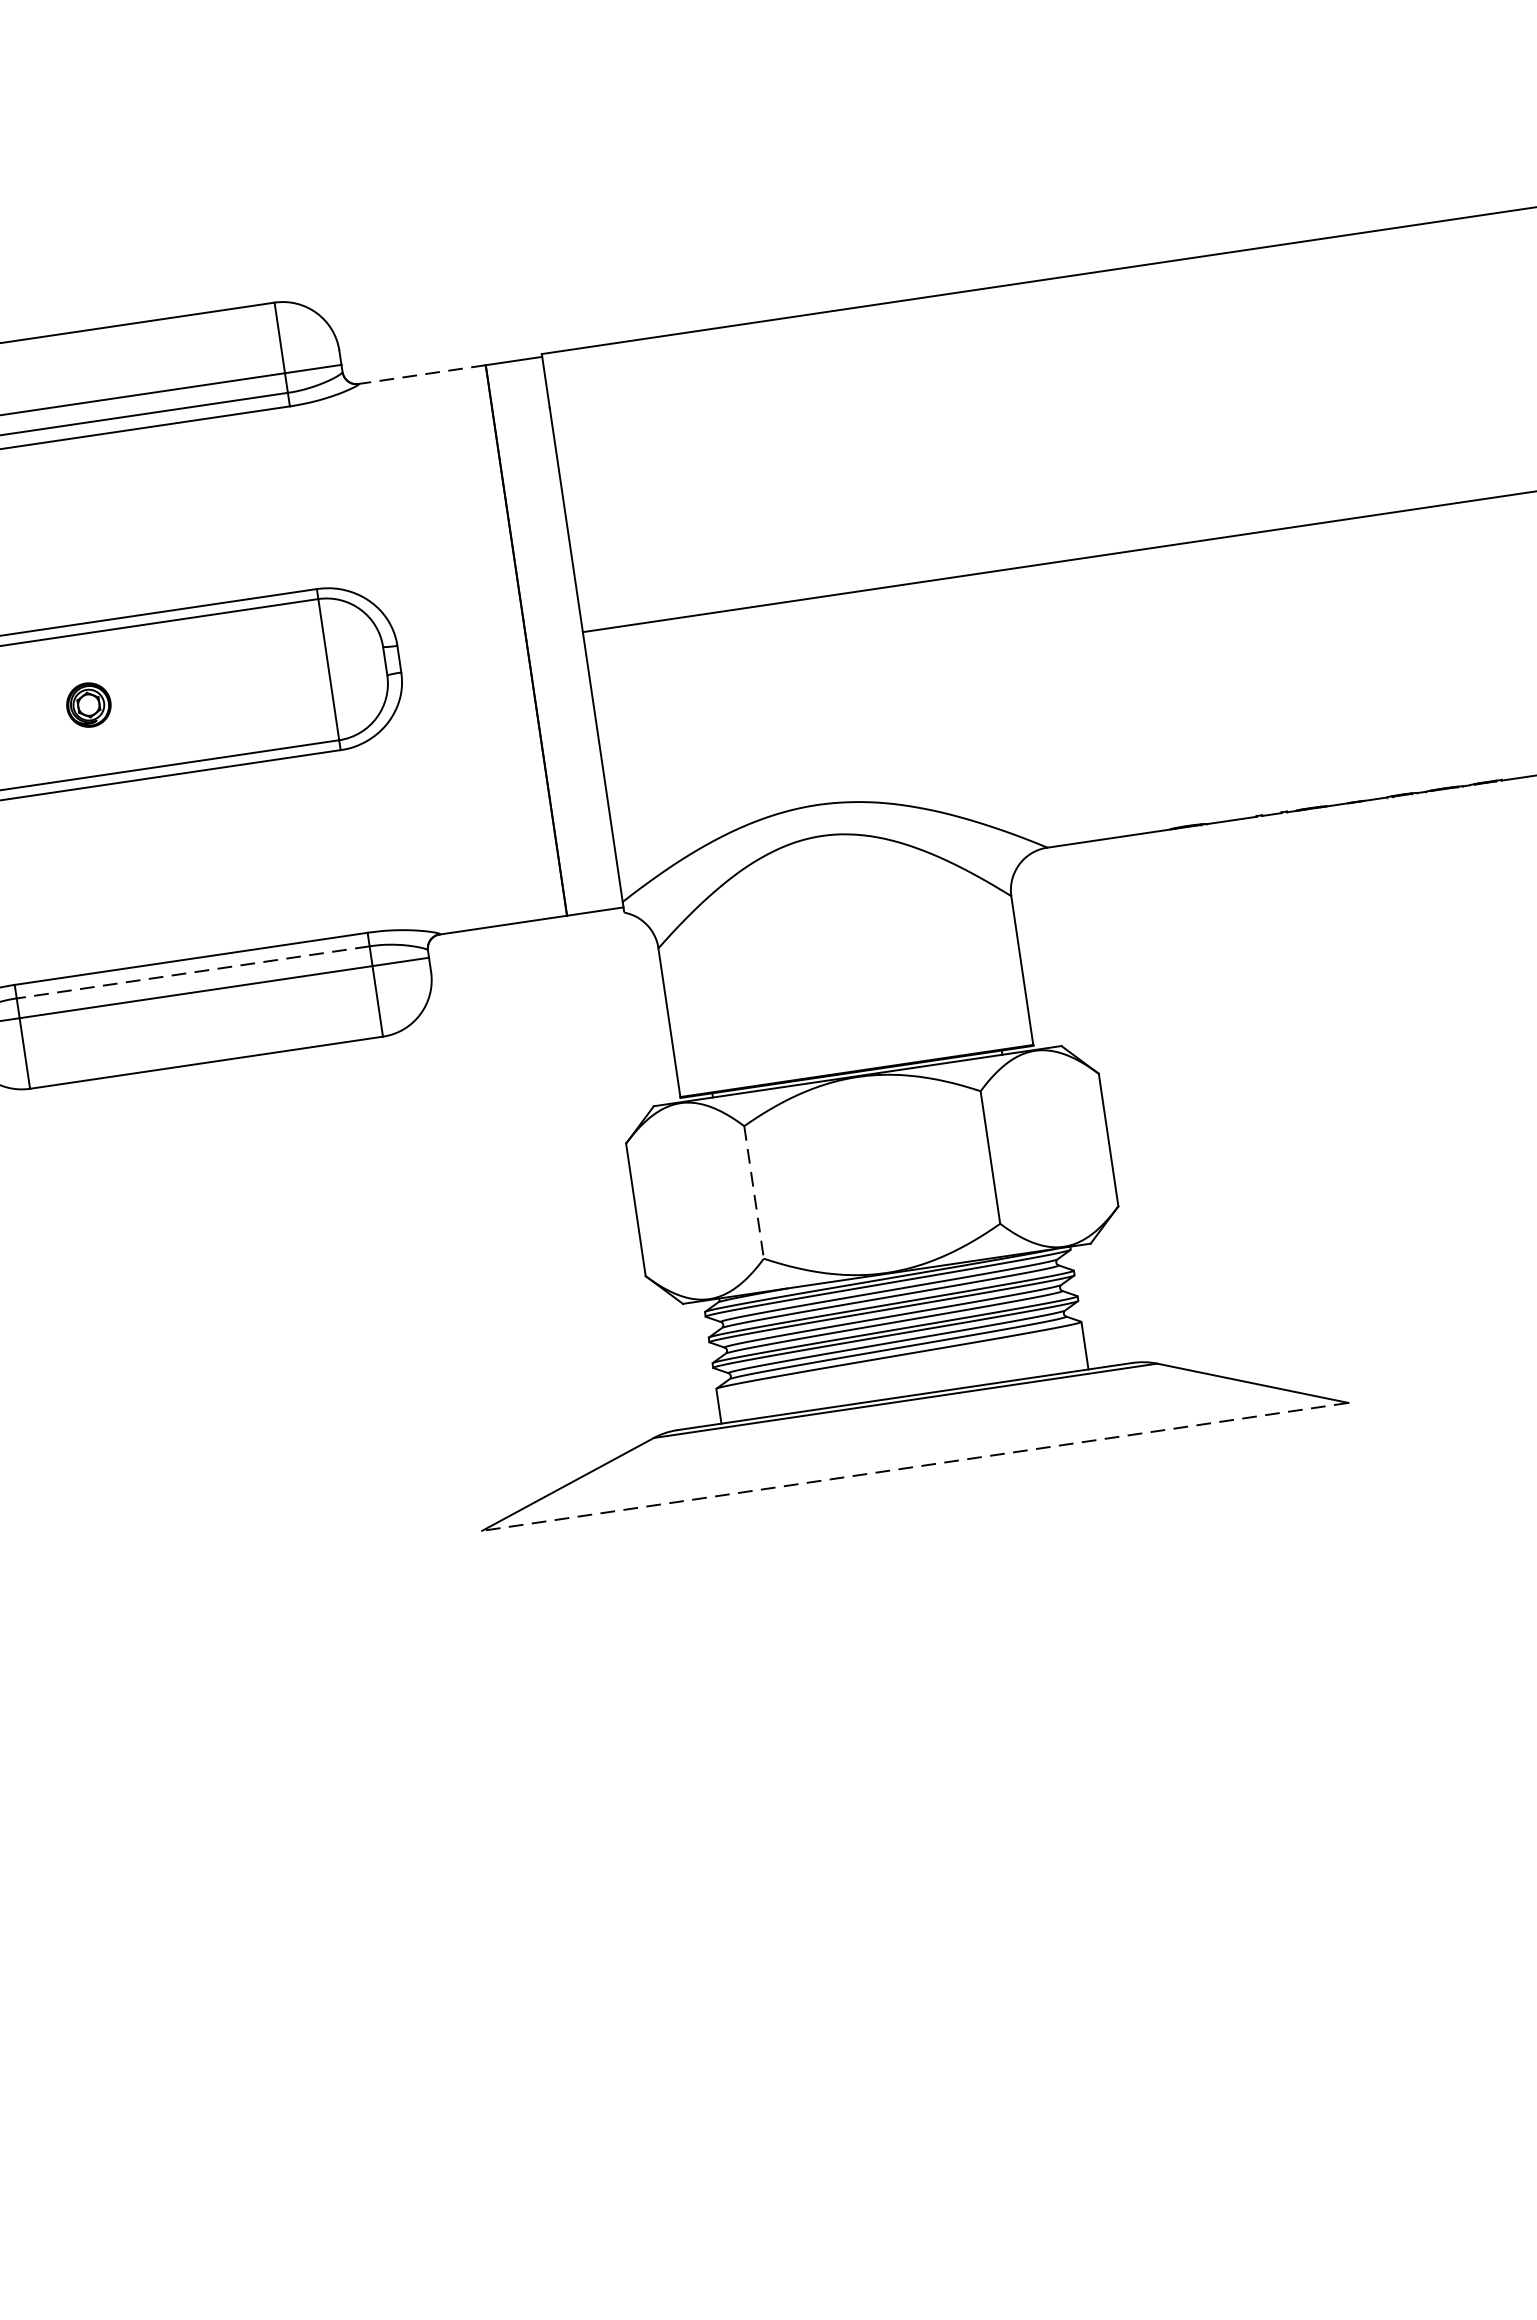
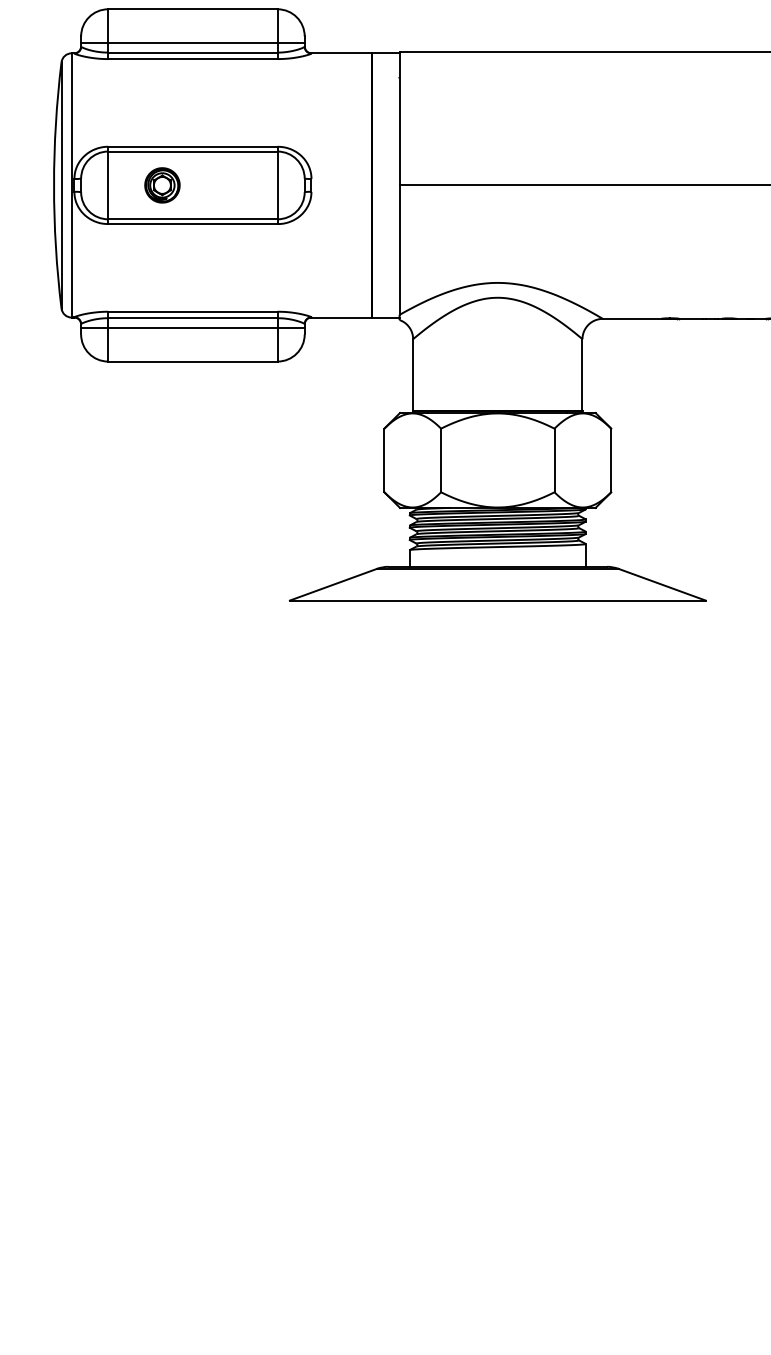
line: (421, 375) -> (341, 53), dashed -> solid
part: (88, 705) -> (162, 185), size x1.67
line: (192, 973) -> (192, 318), dashed -> solid
line: (754, 1192) -> (441, 460), dashed -> solid
line: (914, 1466) -> (497, 600), dashed -> solid

